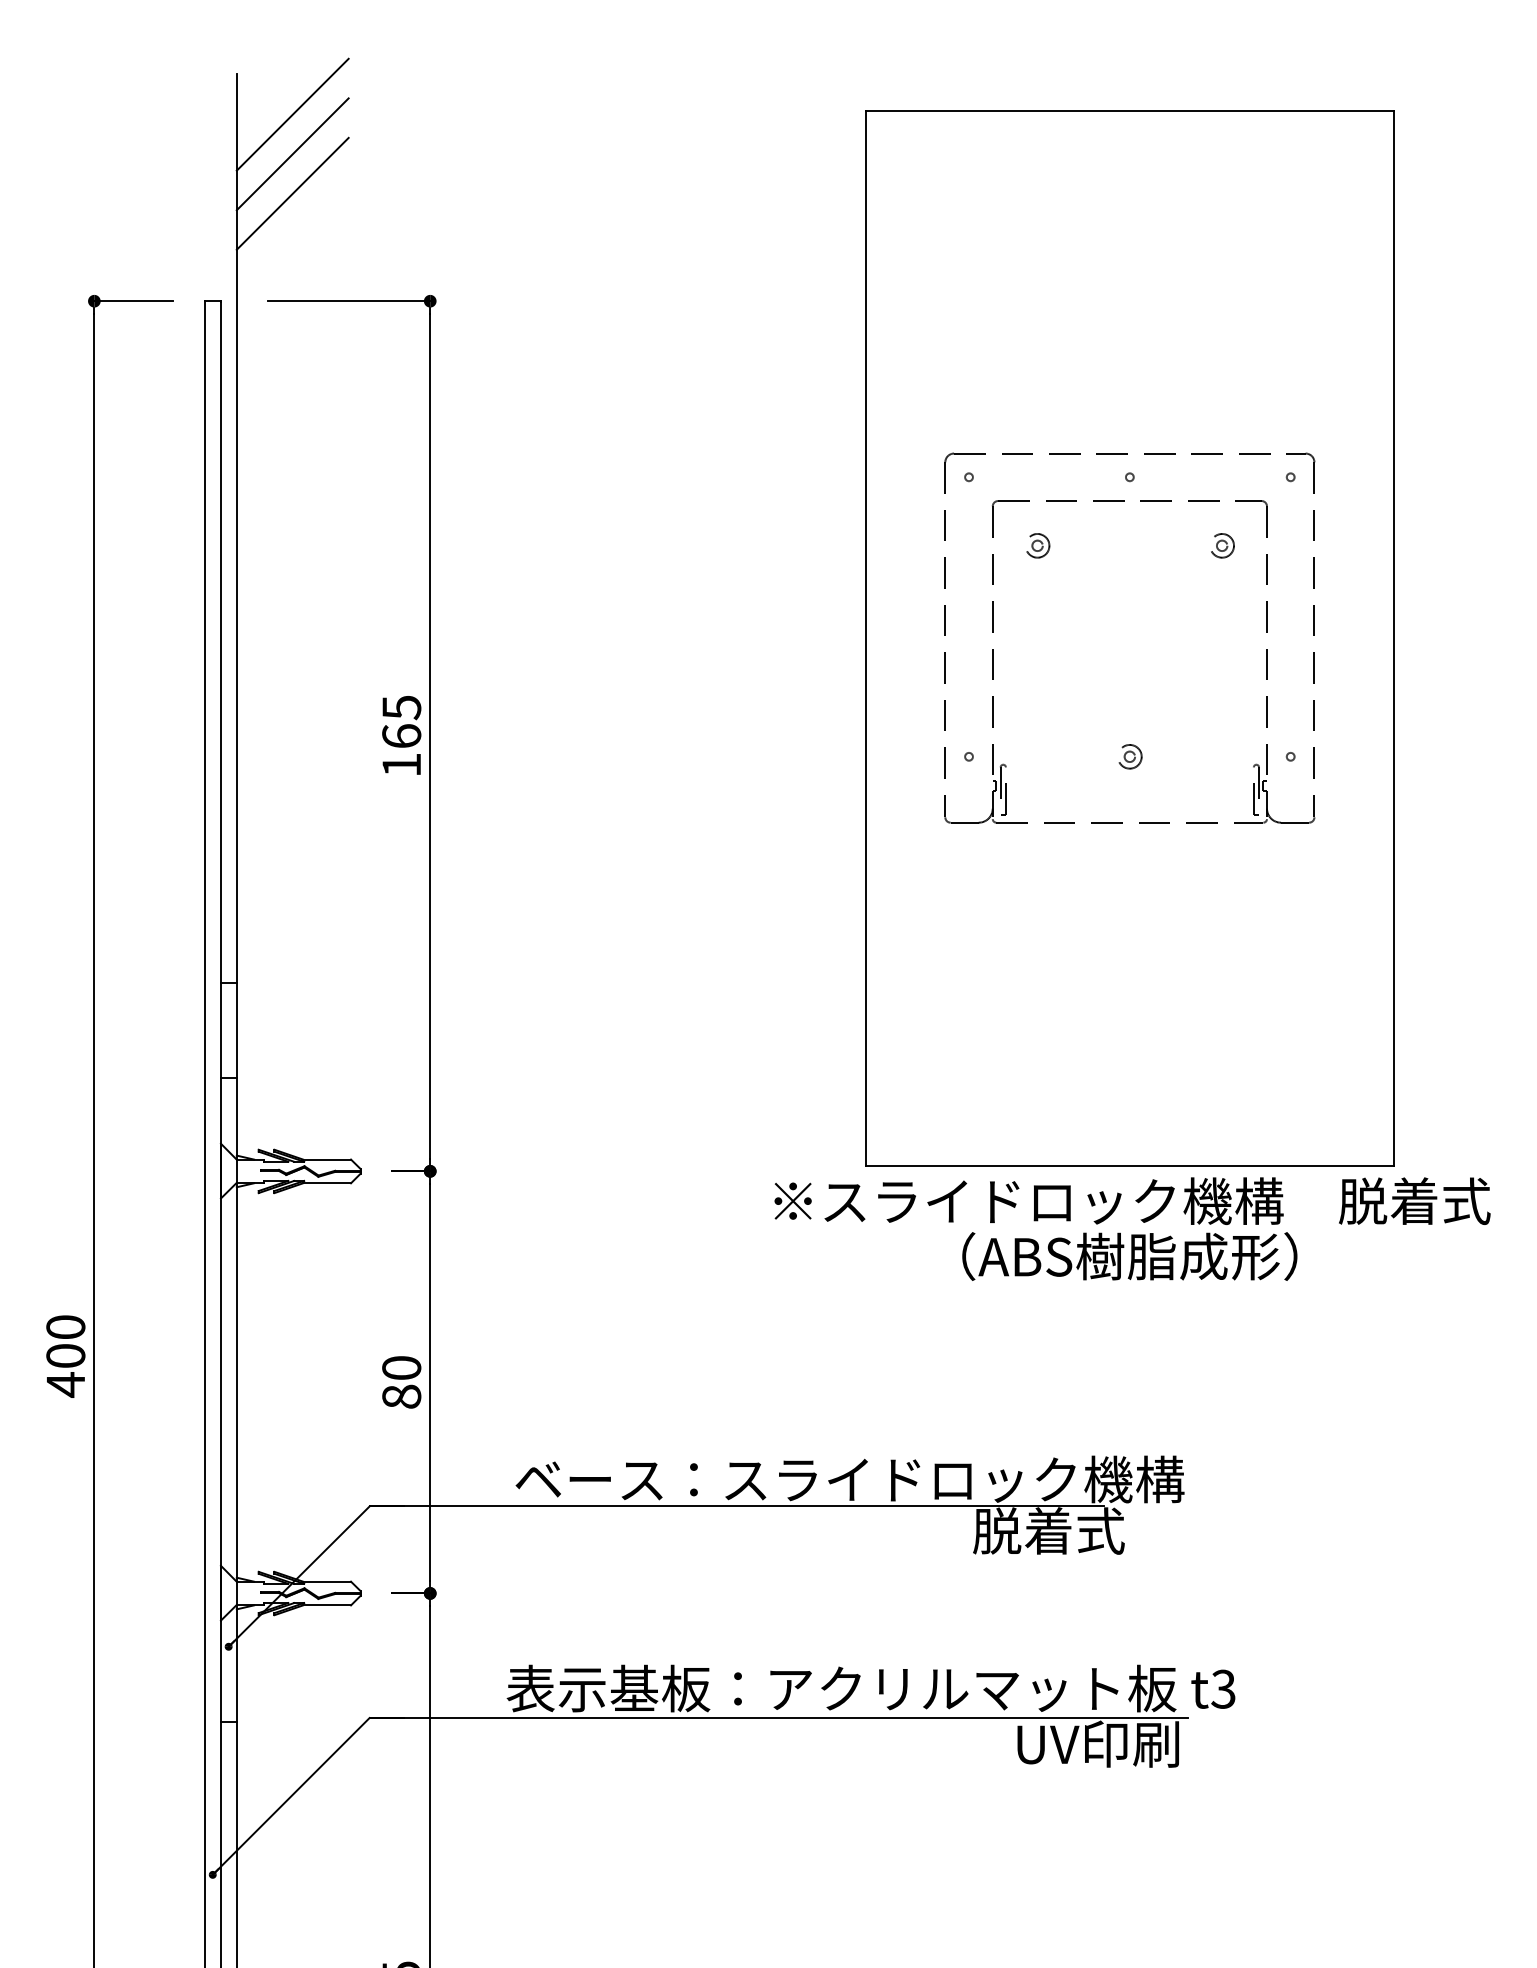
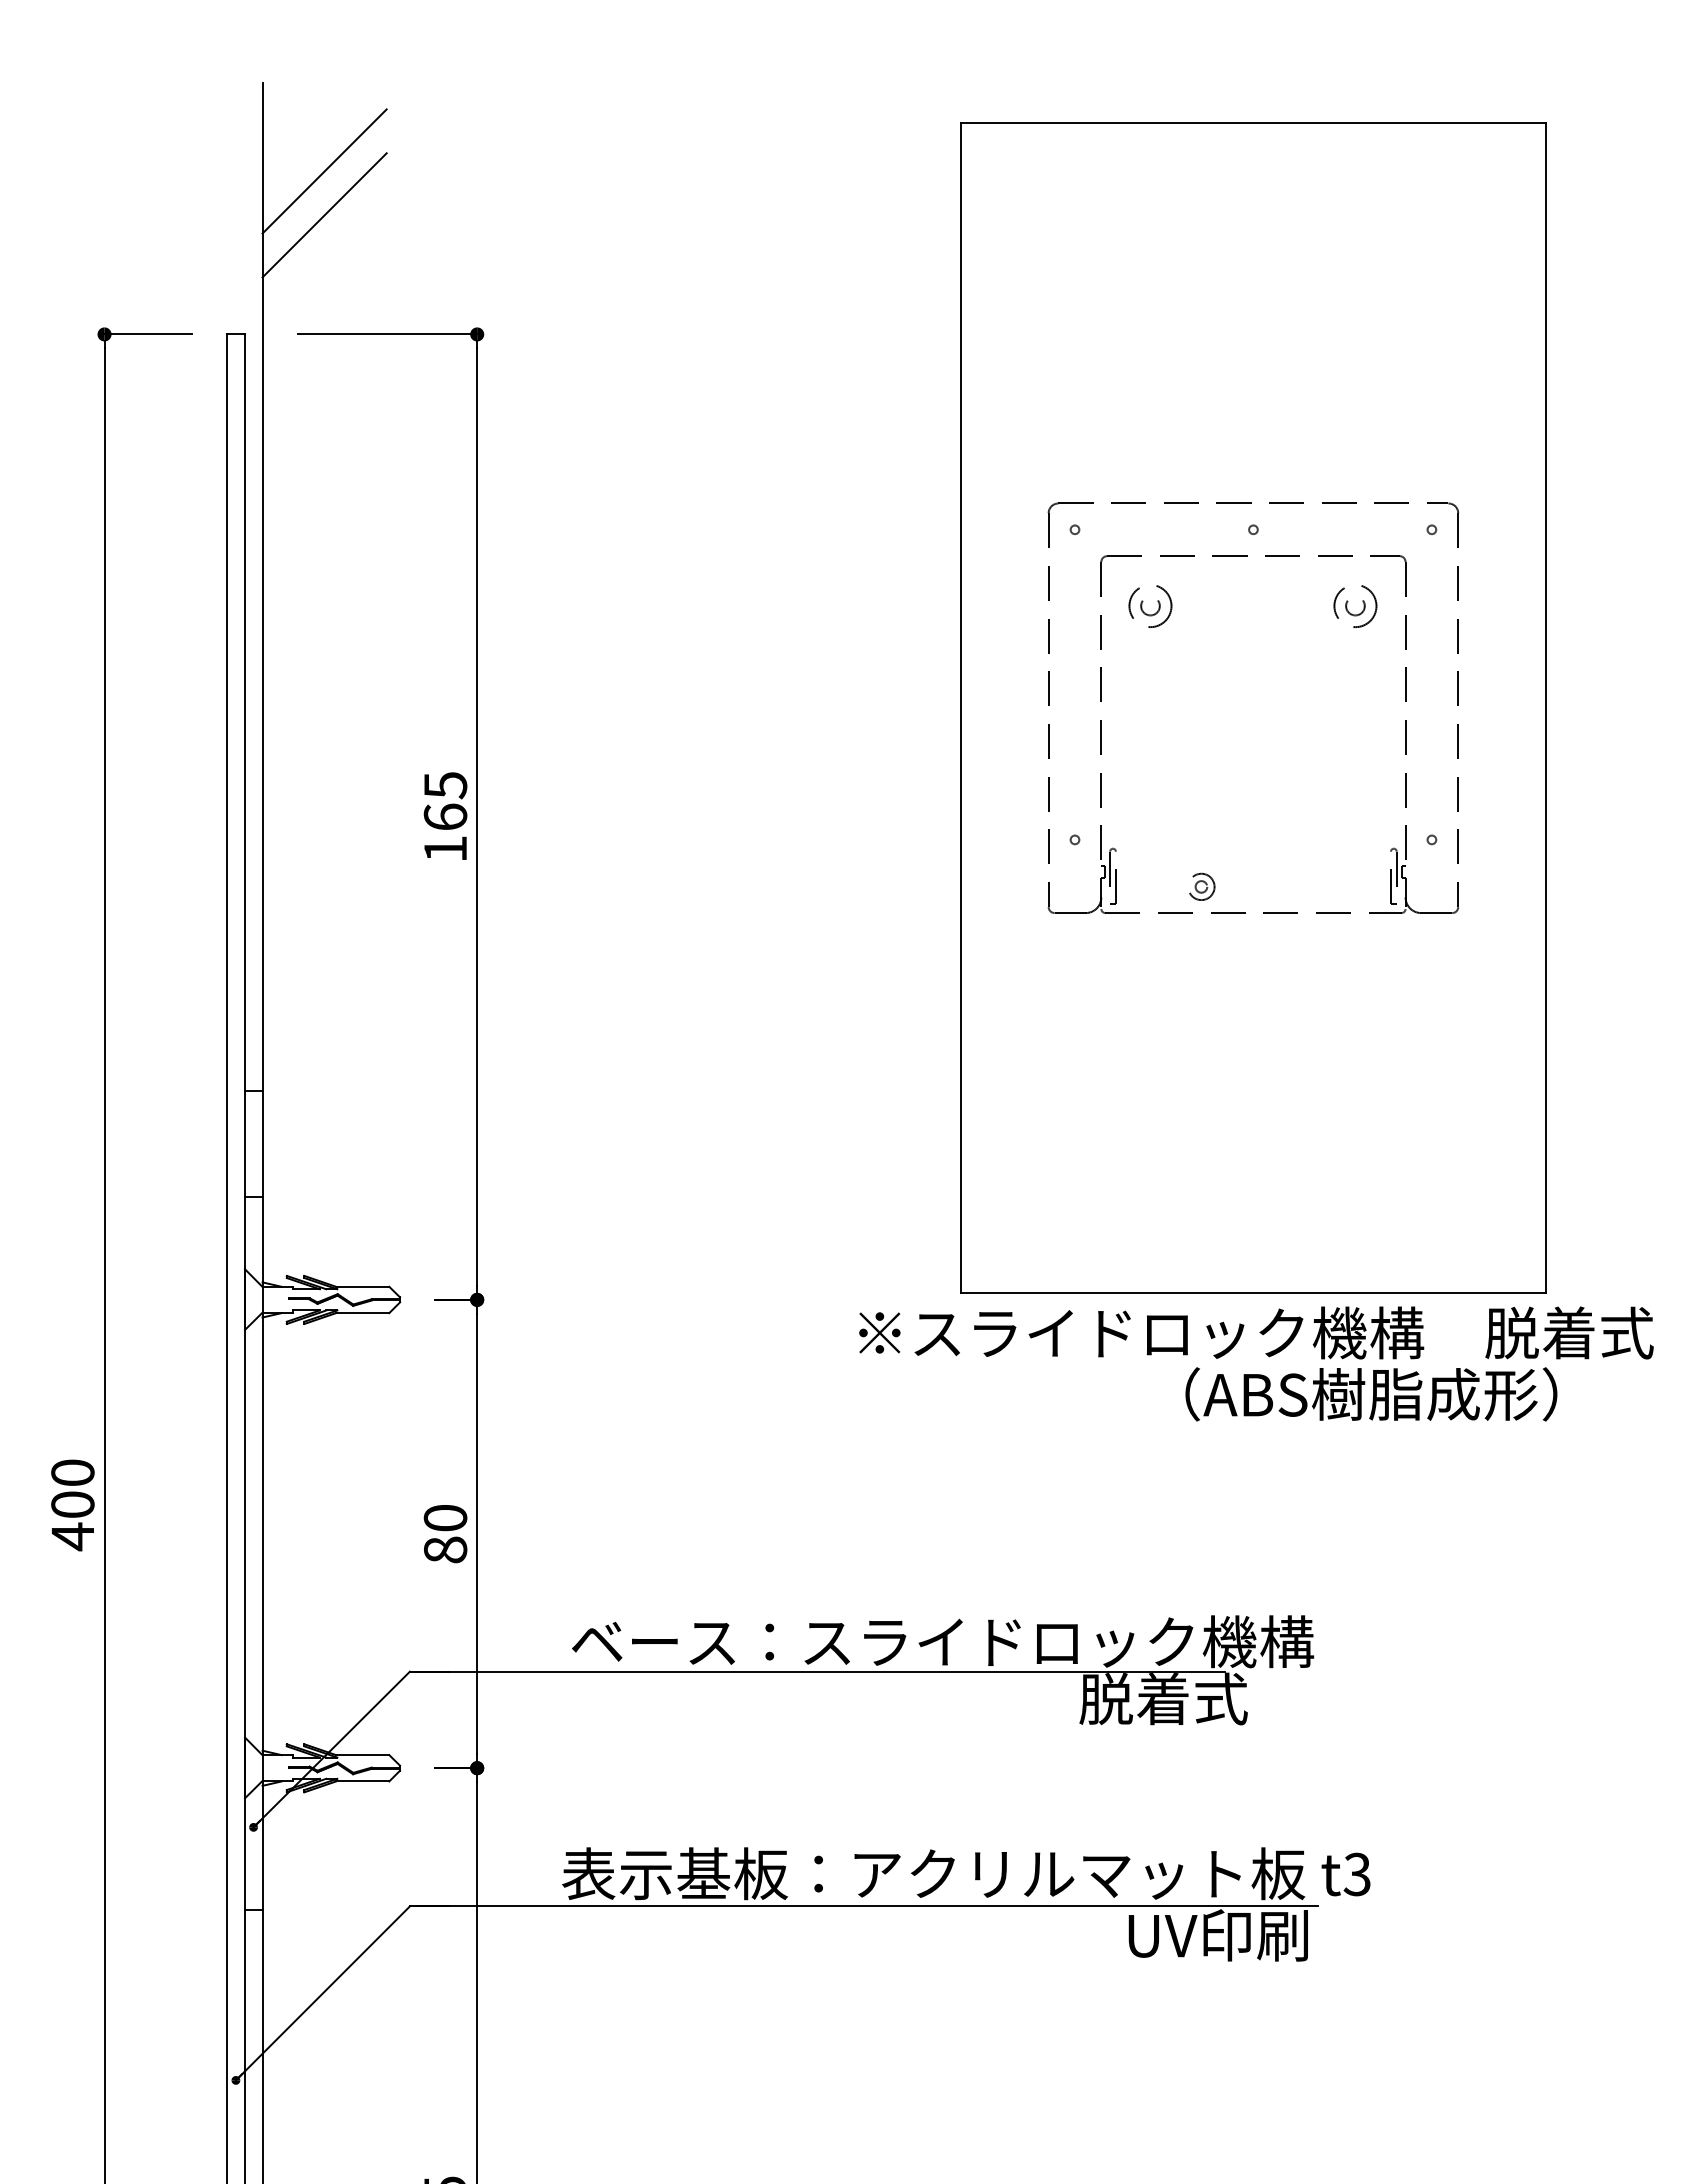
line: (292, 114) -> (324, 127), removed
part: (1037, 545) -> (1151, 605), size x1.6
part: (1222, 545) -> (1356, 605), size x1.6
part: (1130, 756) -> (1202, 886), moved
text: (1129, 1256) -> (1371, 1394), moved

